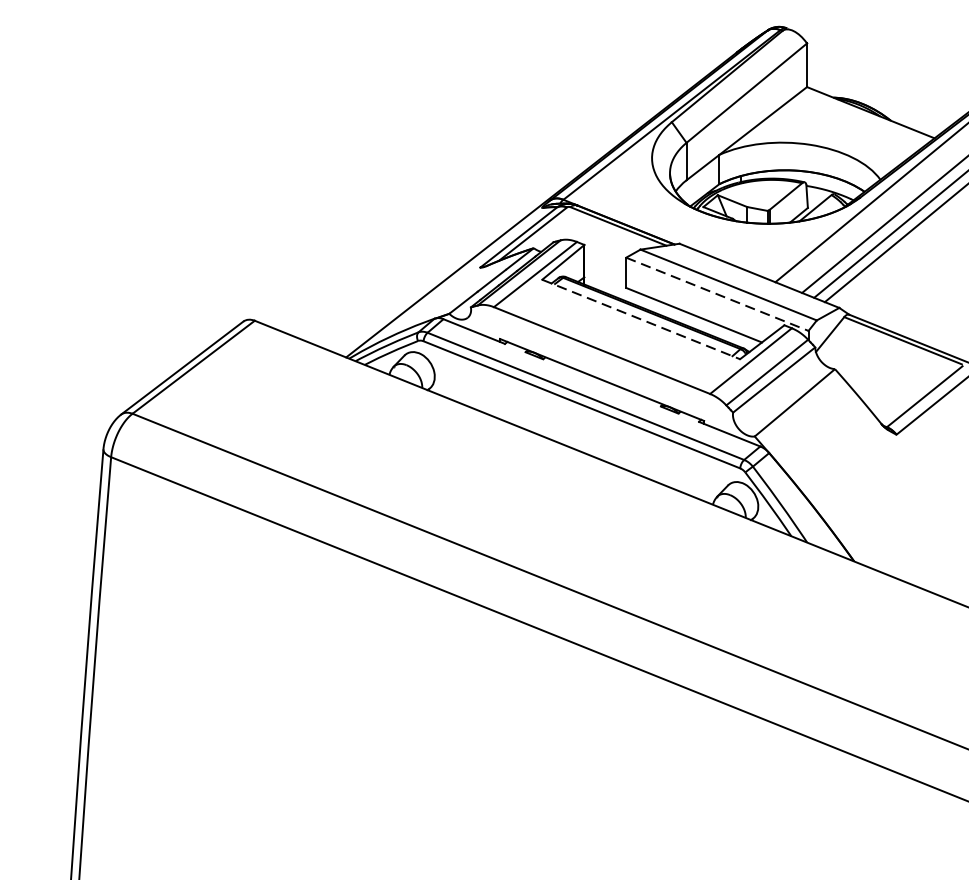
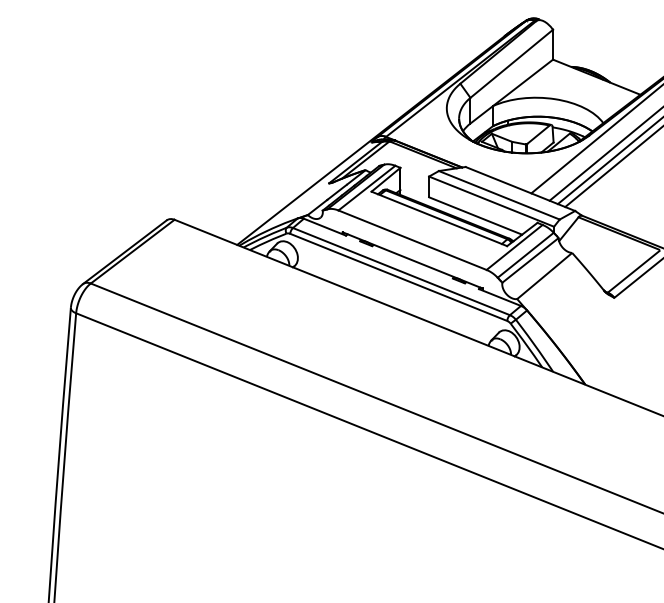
line: (718, 294) -> (492, 201), dashed -> solid
line: (641, 320) -> (439, 219), dashed -> solid

